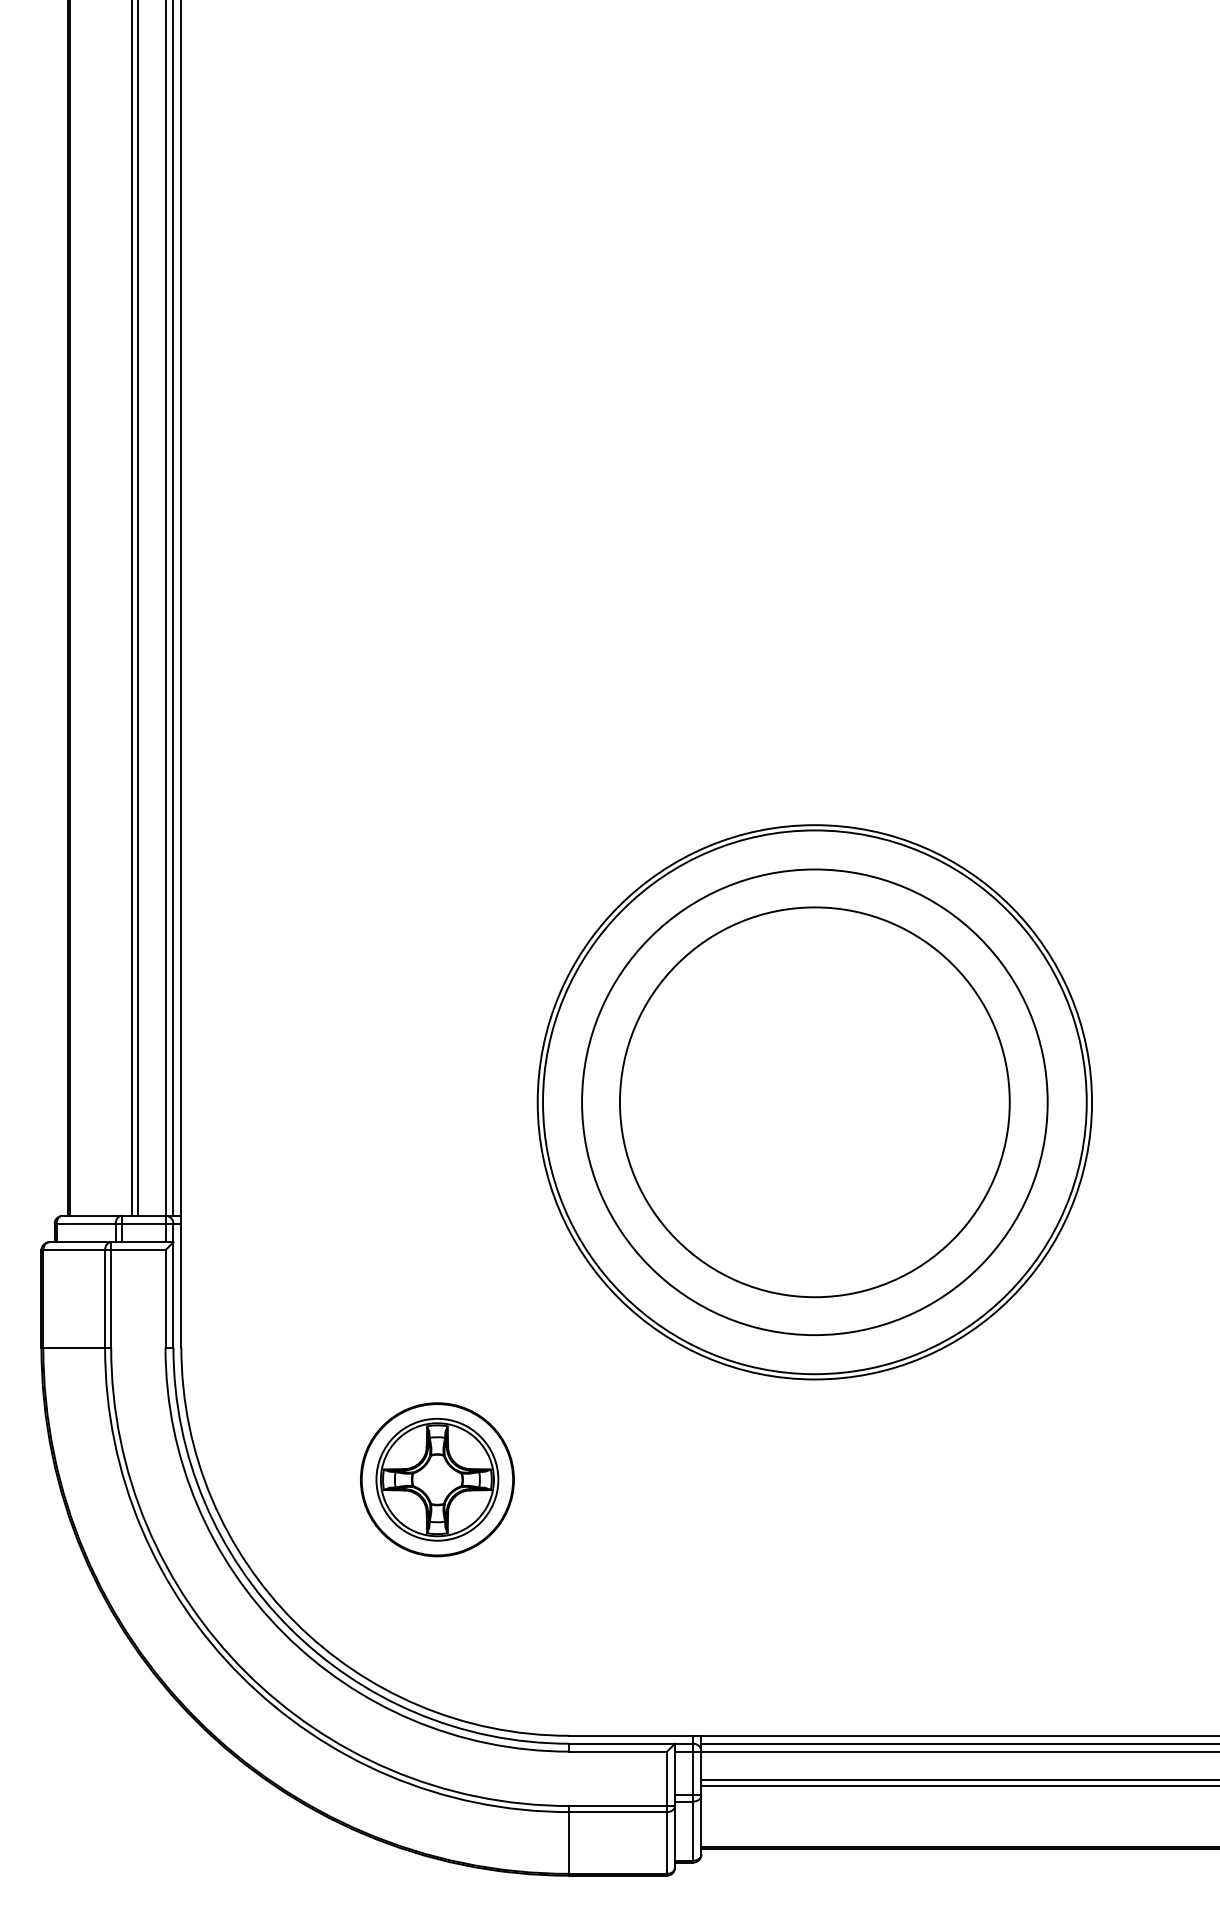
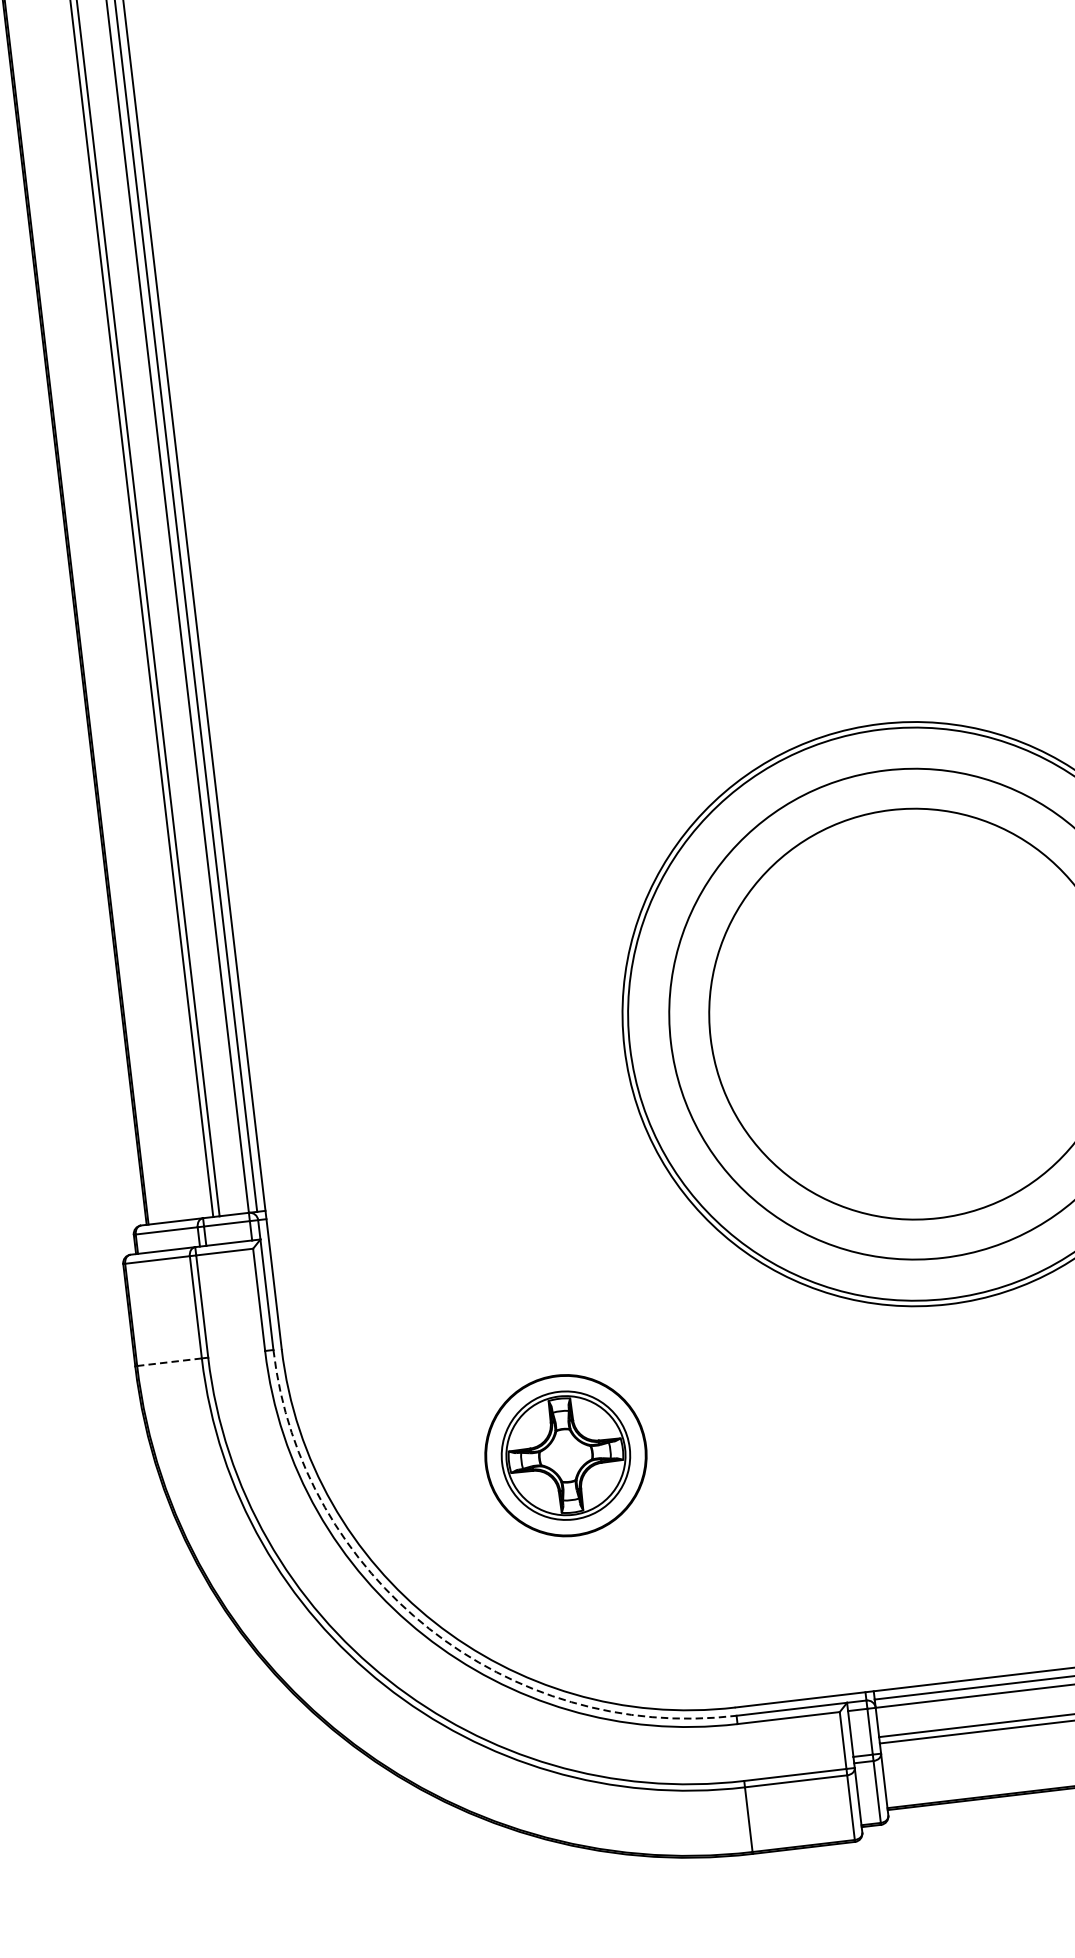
line: (74, 1347) -> (169, 1361), solid -> dashed
arc: (289, 1627) -> (429, 1628), solid -> dashed

